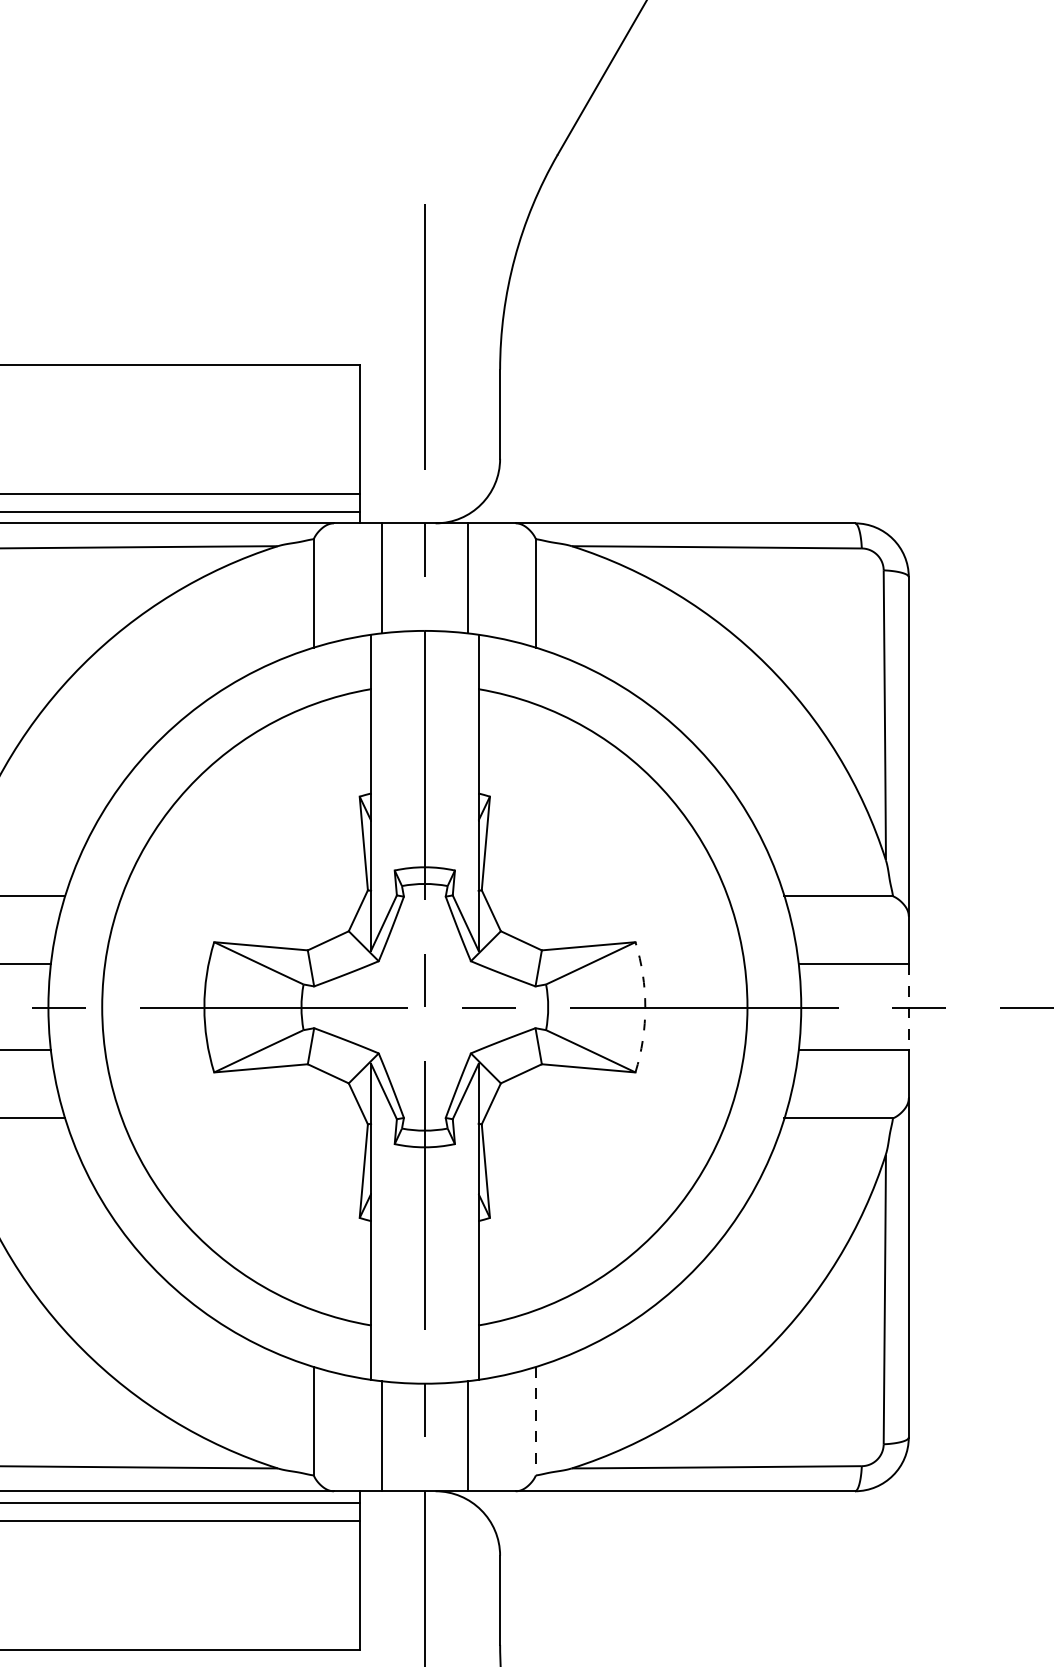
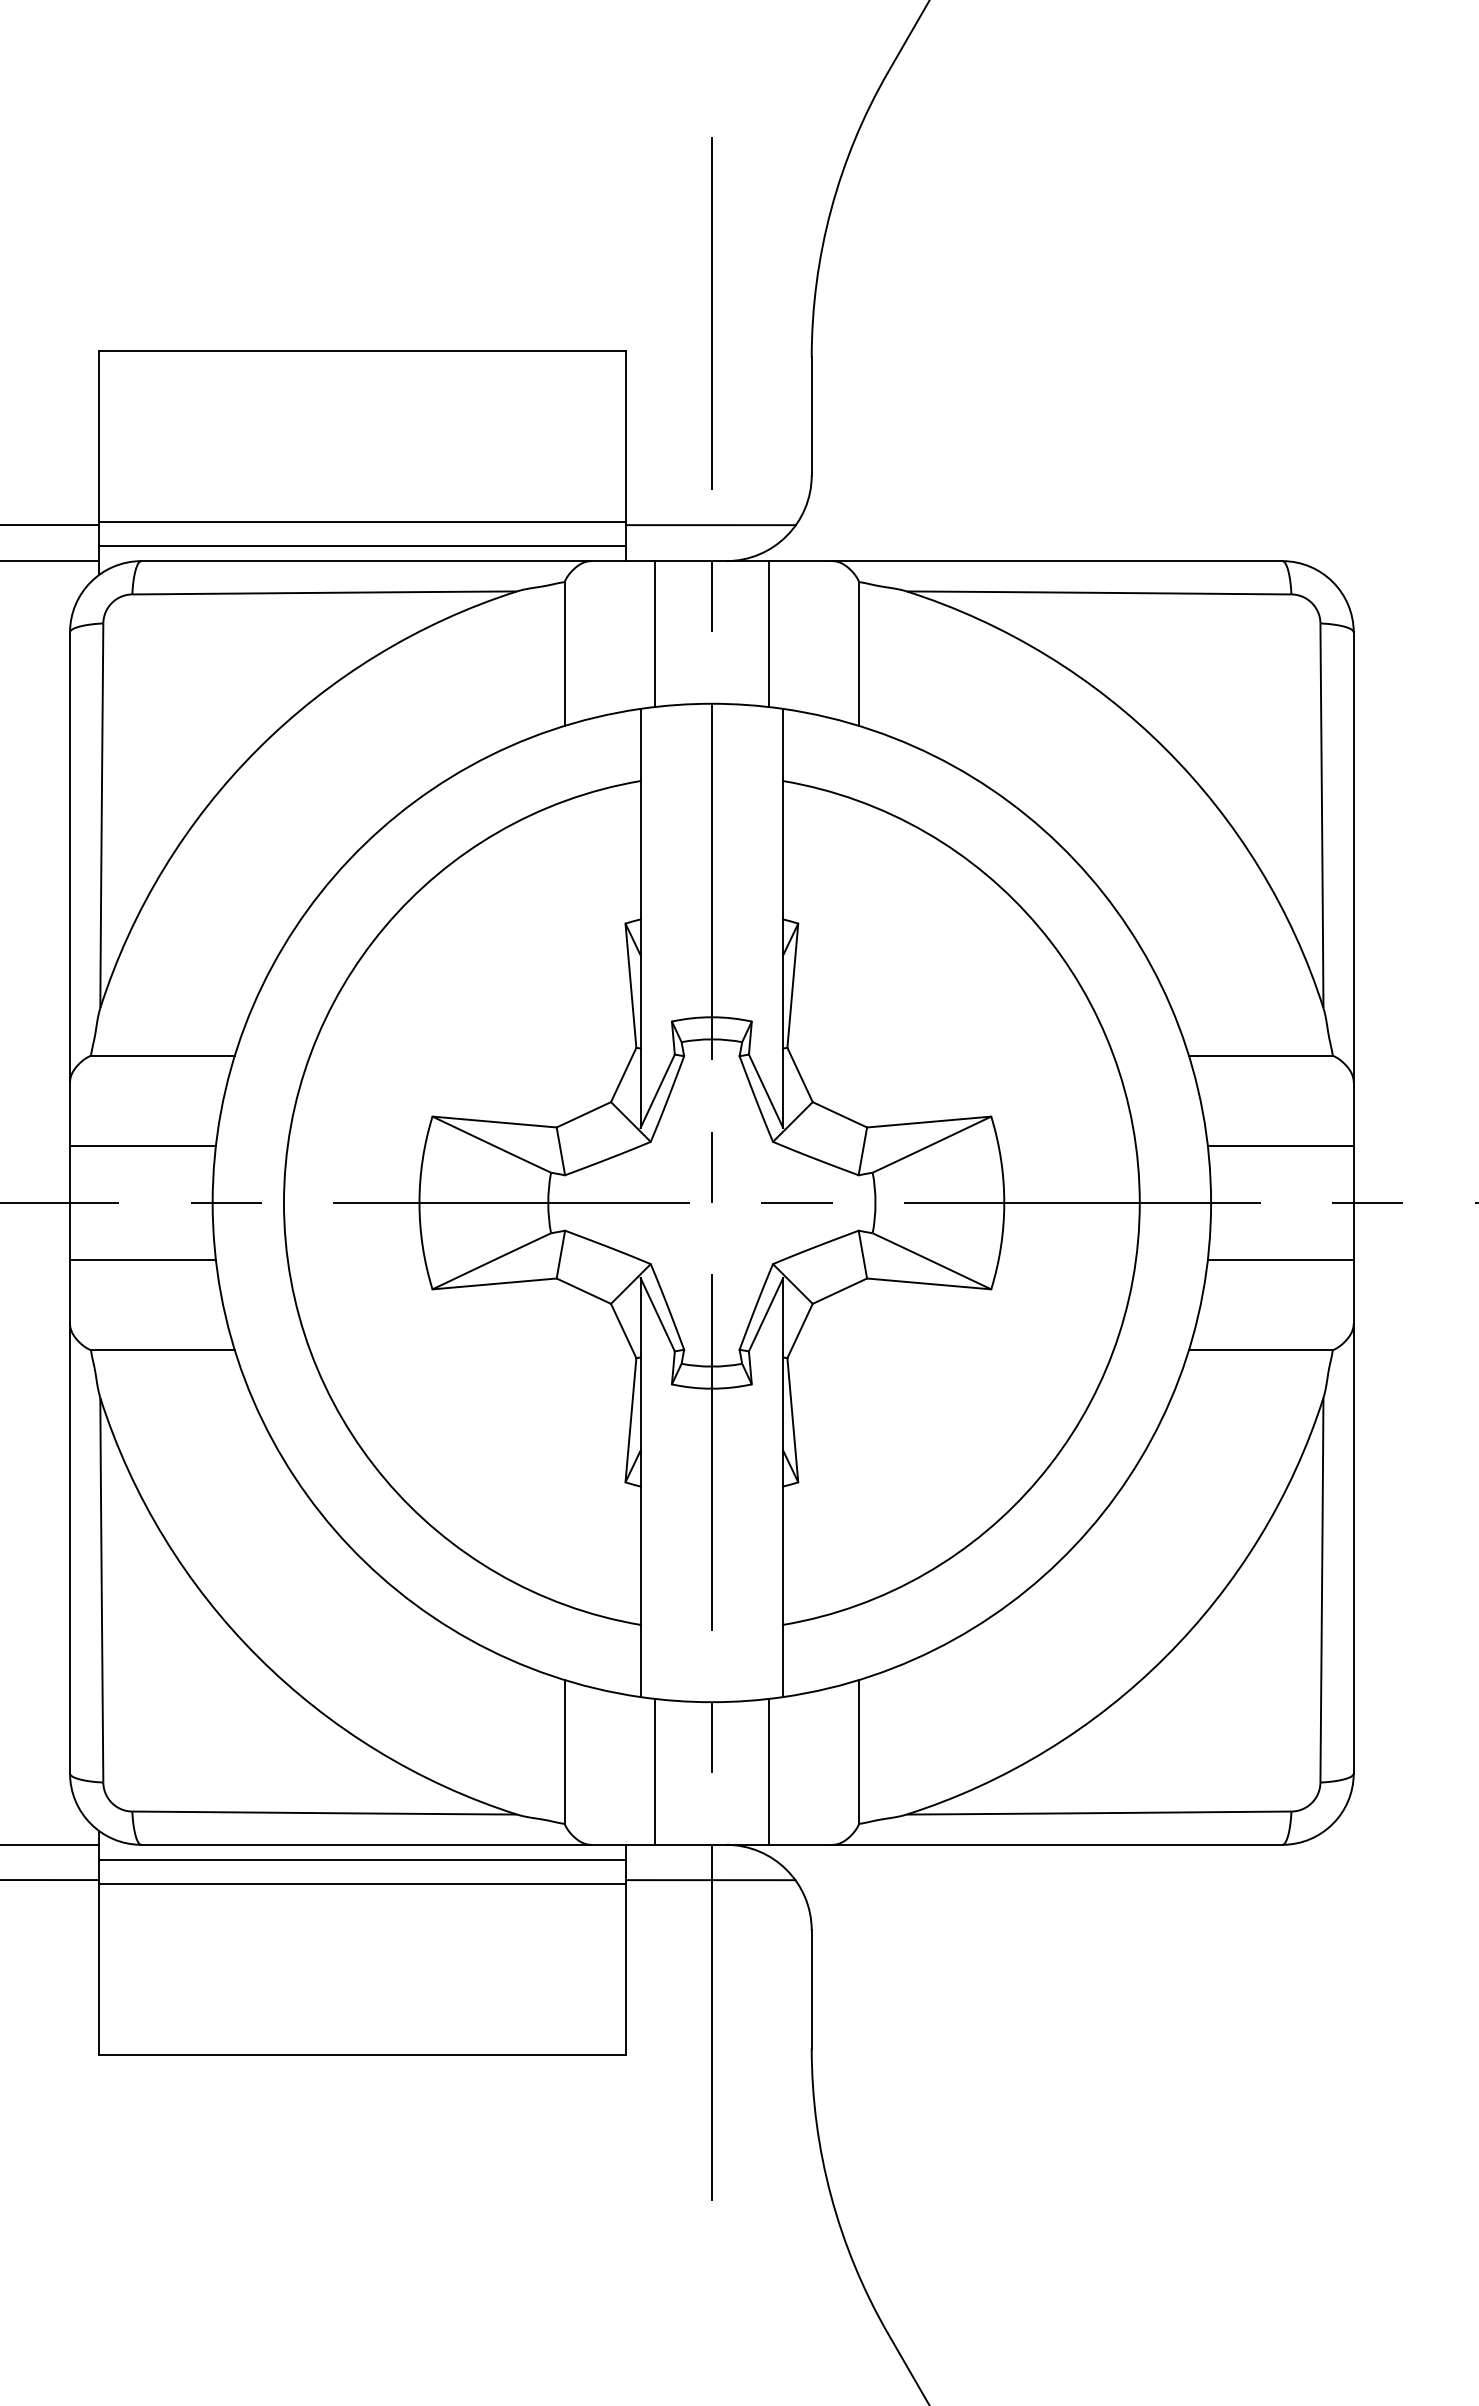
line: (423, 496) -> (710, 525), added
arc: (645, 1006) -> (1004, 1202), dashed -> solid
line: (908, 1007) -> (1353, 1203), dashed -> solid
line: (536, 1420) -> (859, 1751), dashed -> solid
line: (423, 1518) -> (710, 1880), added

